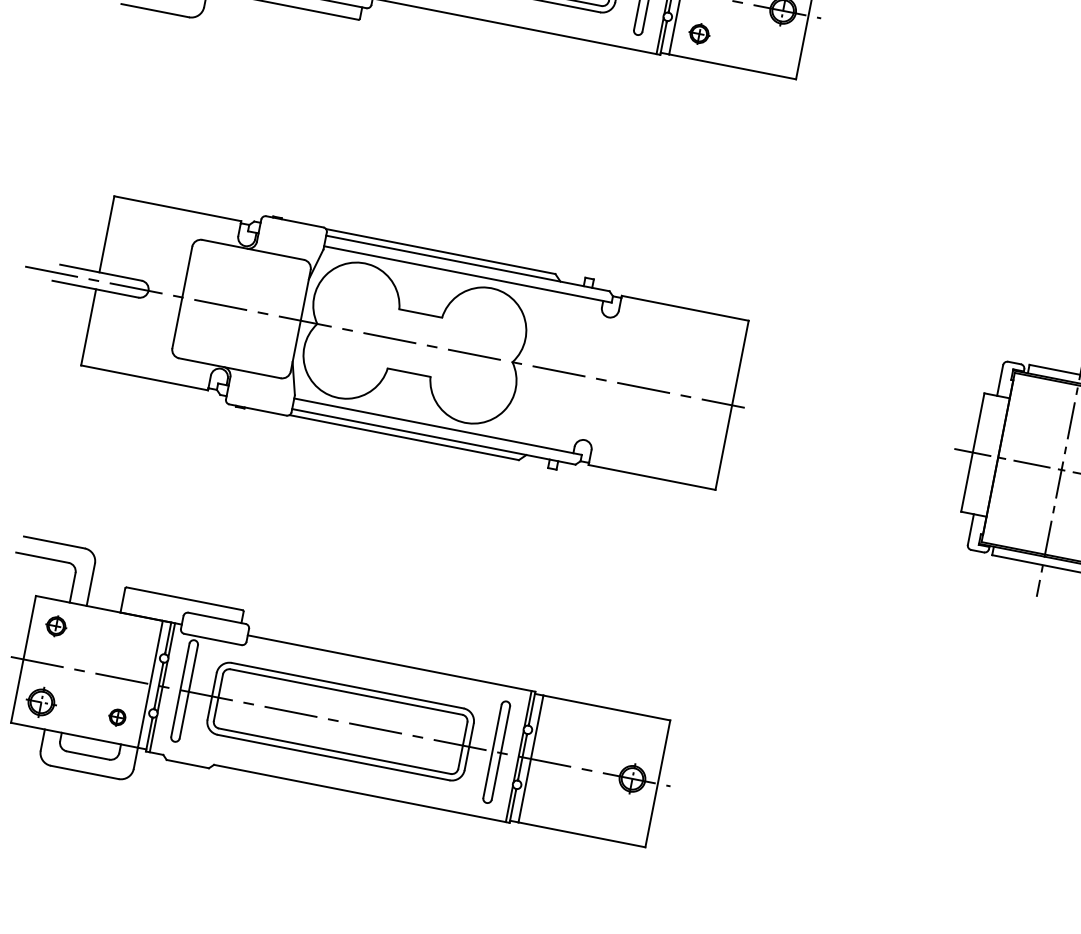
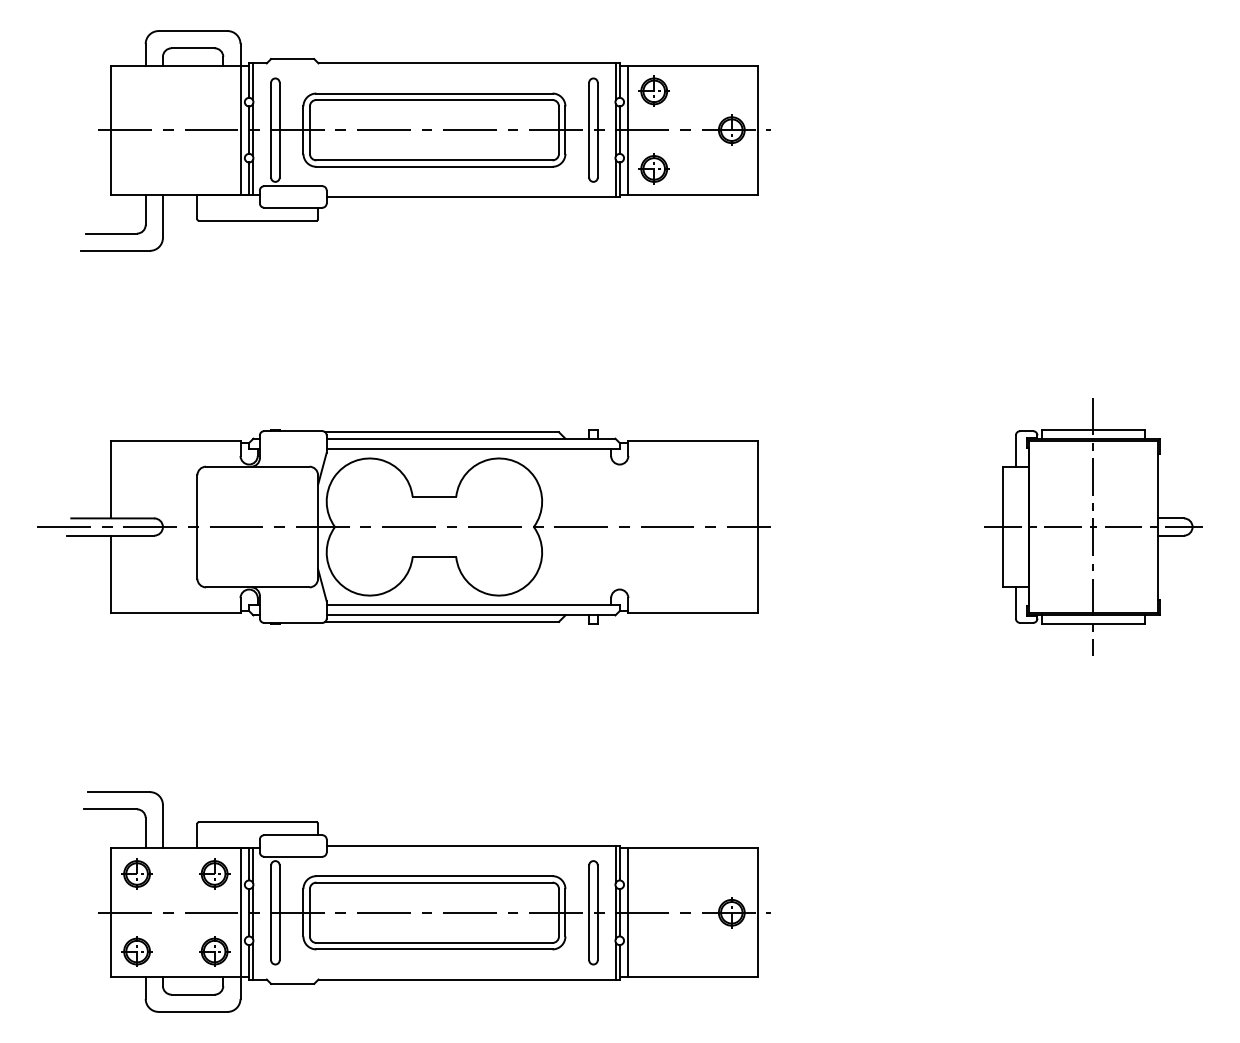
part: (698, 33) -> (653, 168), size x1.43
part: (55, 625) -> (136, 873), size x1.43
part: (132, 640) -> (214, 873), added
part: (117, 717) -> (214, 951), size x1.67

